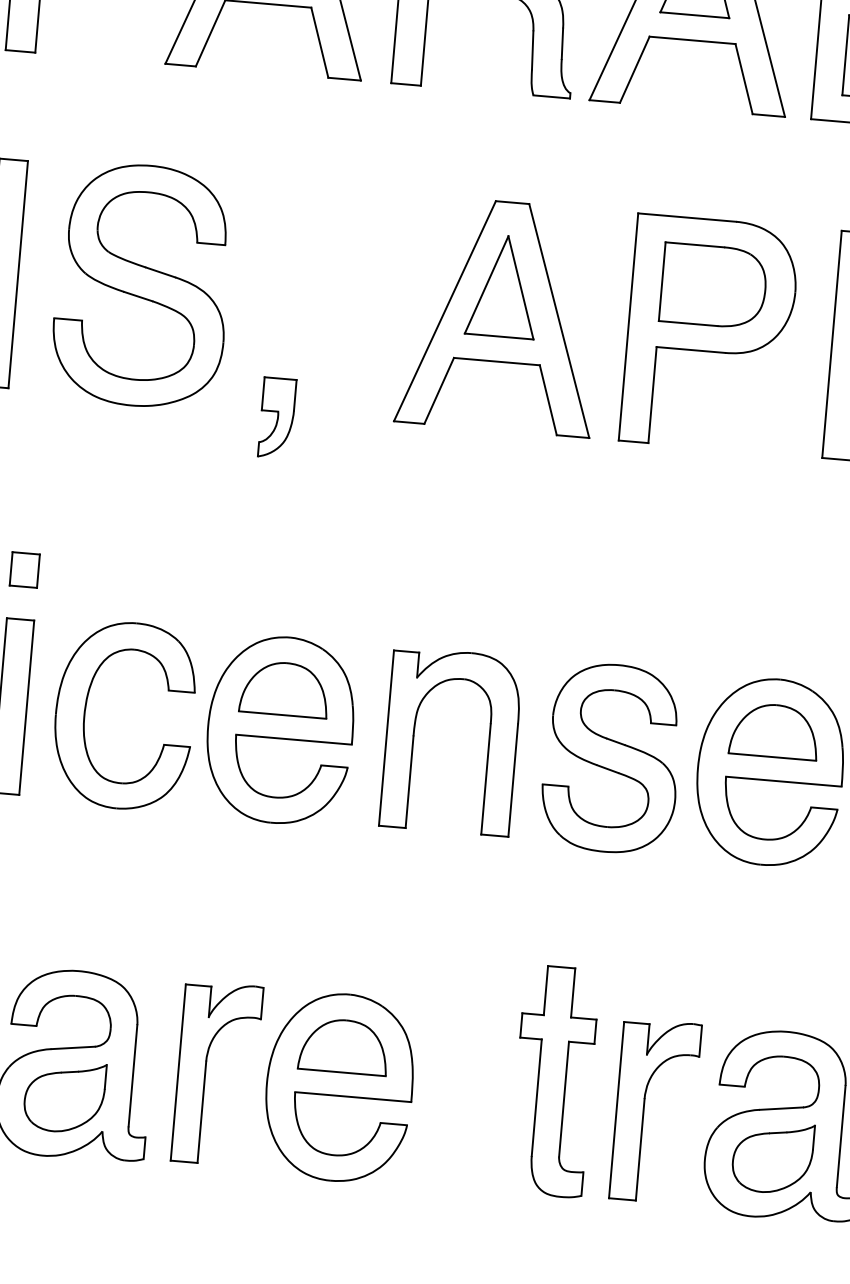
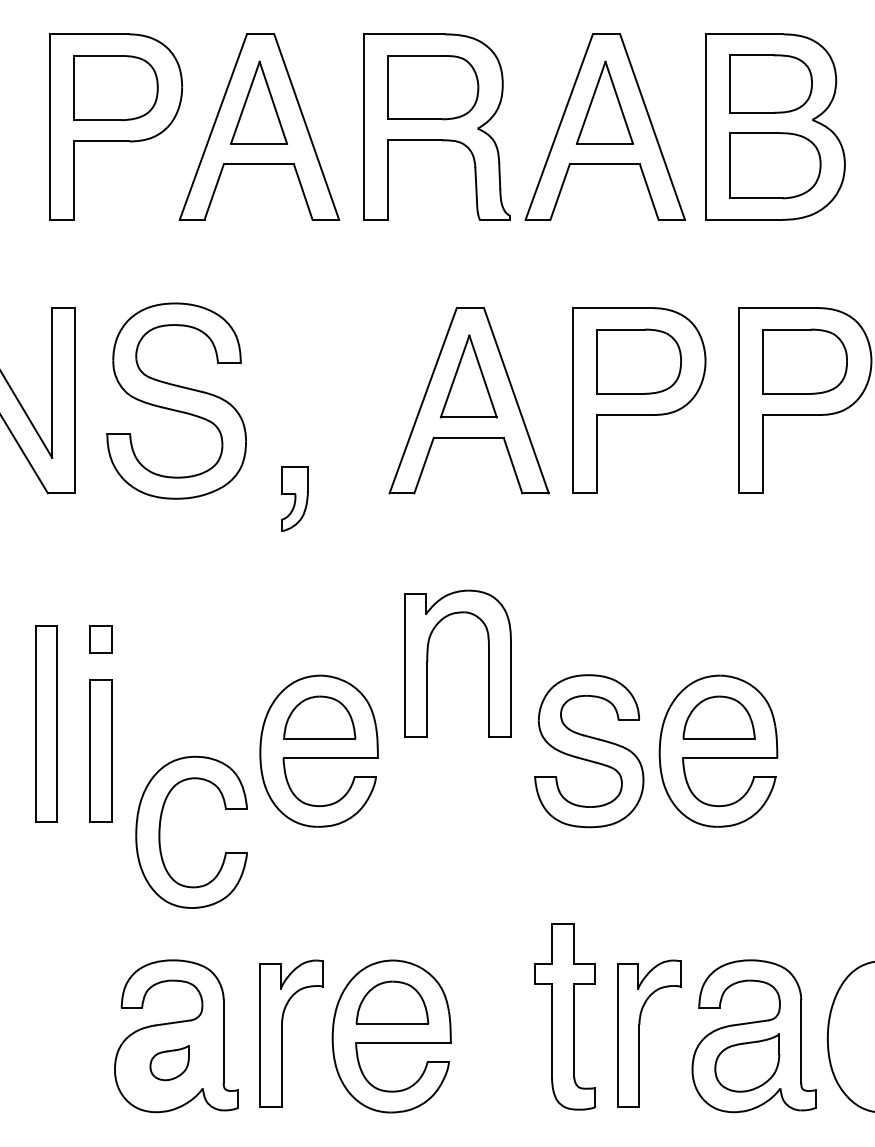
part: (86, 711) -> (160, 831), moved
part: (415, 735) -> (428, 661), moved
part: (64, 1096) -> (169, 1062), size x0.6

